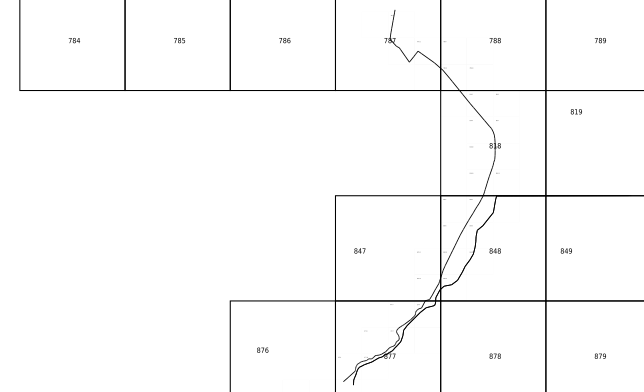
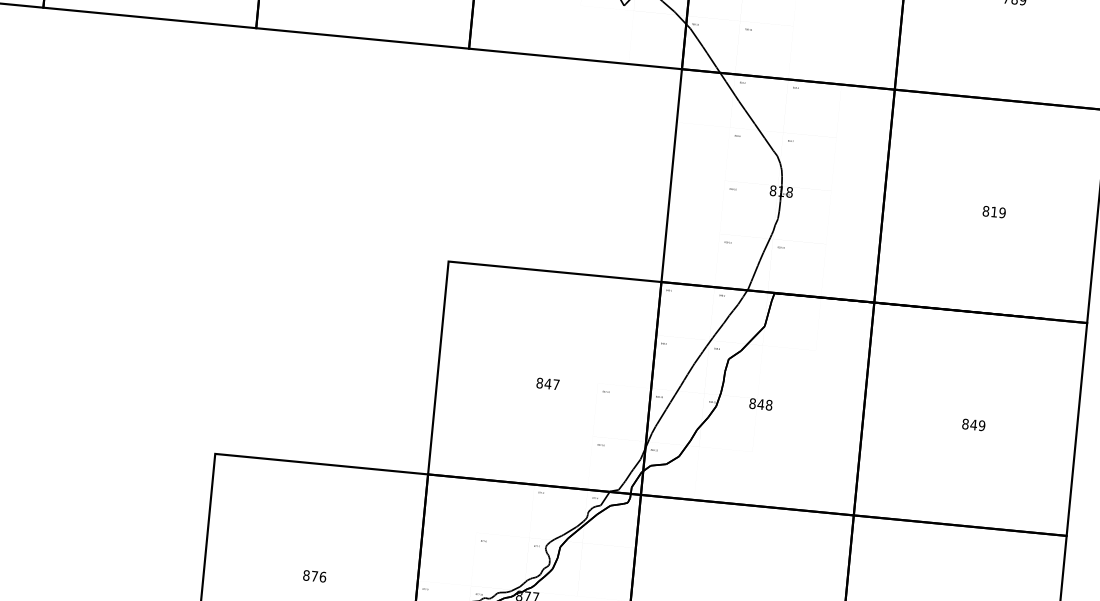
text: (575, 111) -> (992, 211), moved
text: (359, 250) -> (547, 382), moved
text: (565, 250) -> (972, 423), moved
text: (262, 349) -> (314, 574), moved

